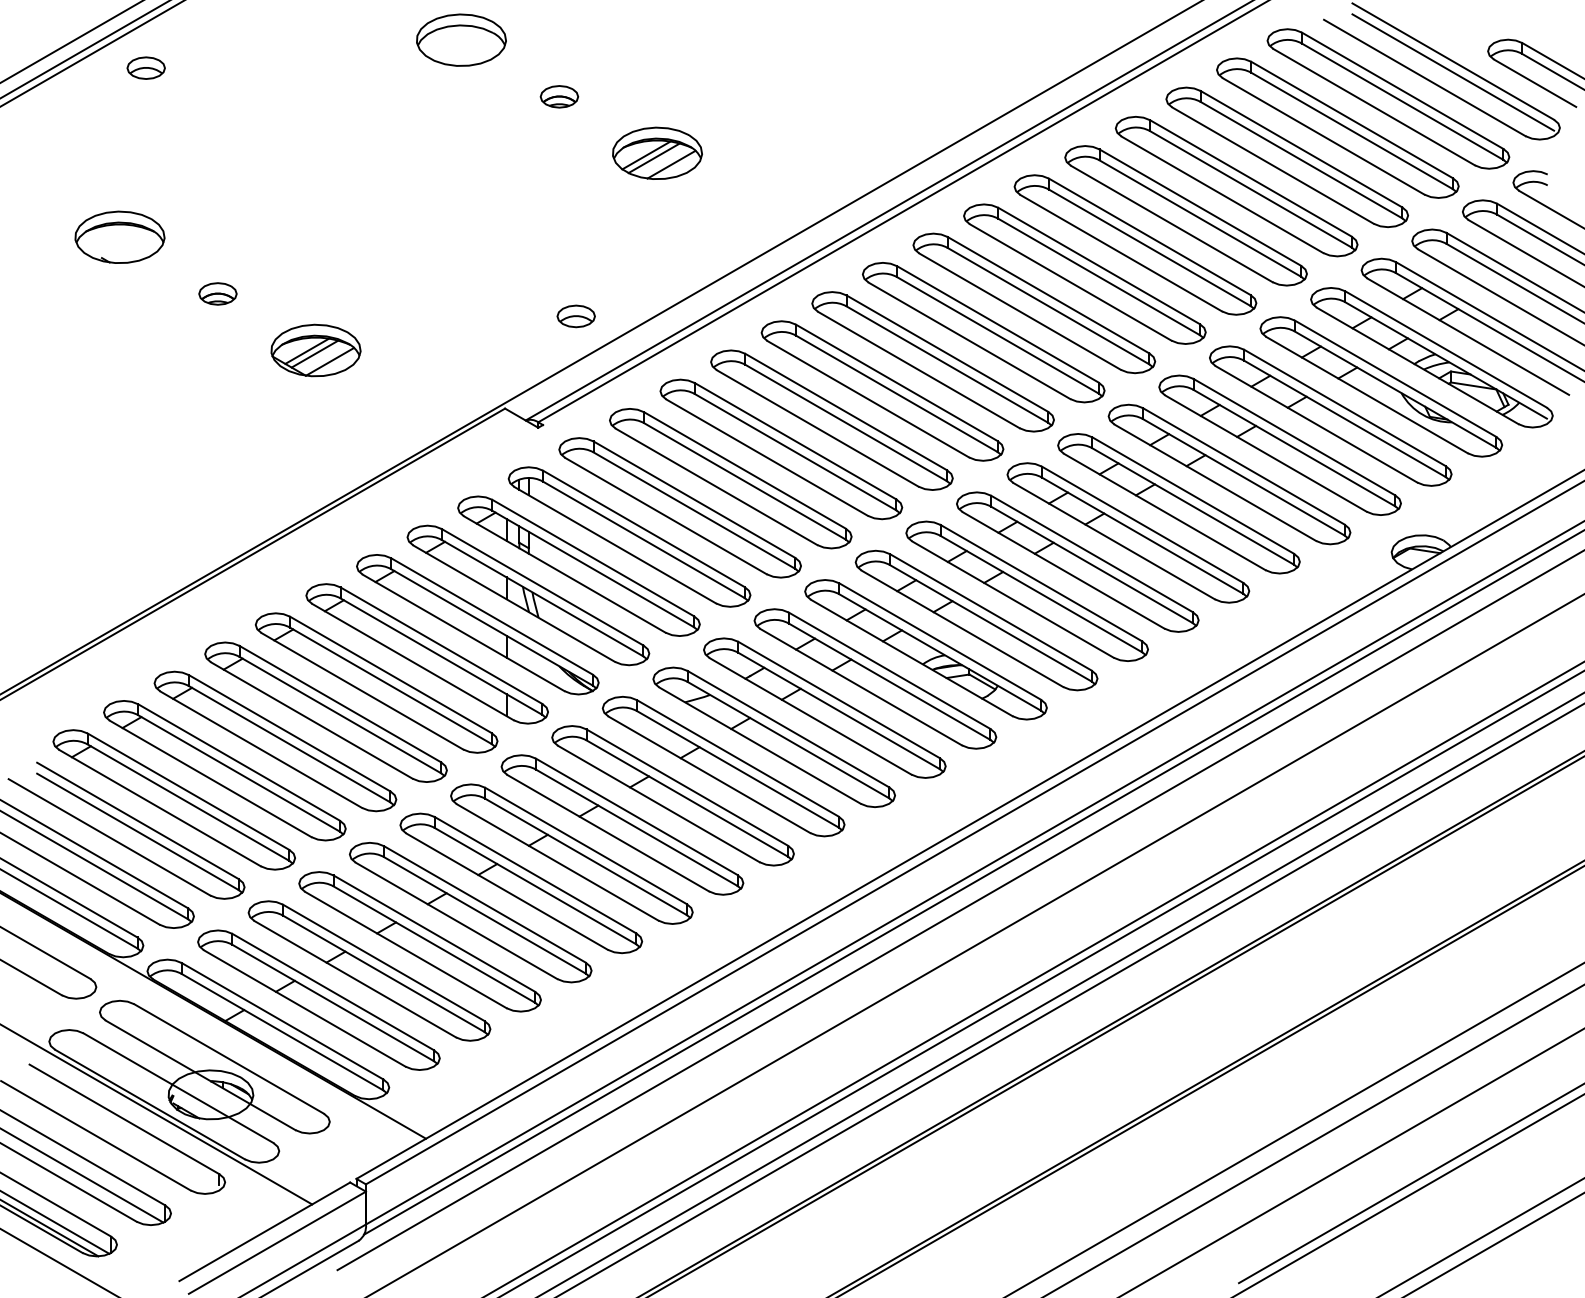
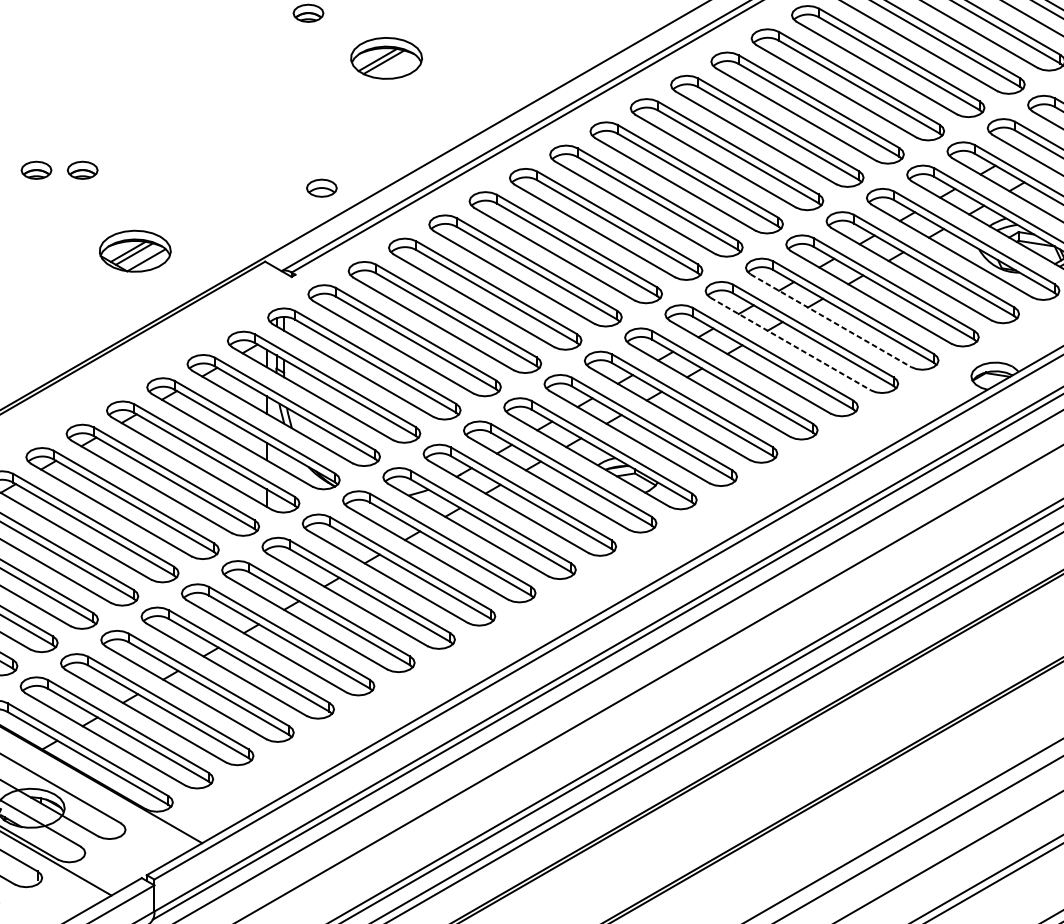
line: (671, 164) -> (397, 67), removed
part: (275, 293) -> (82, 169), added
part: (315, 350) -> (134, 251), moved
line: (1215, 483) -> (831, 321), solid -> dashed
line: (1165, 512) -> (791, 344), solid -> dashed

